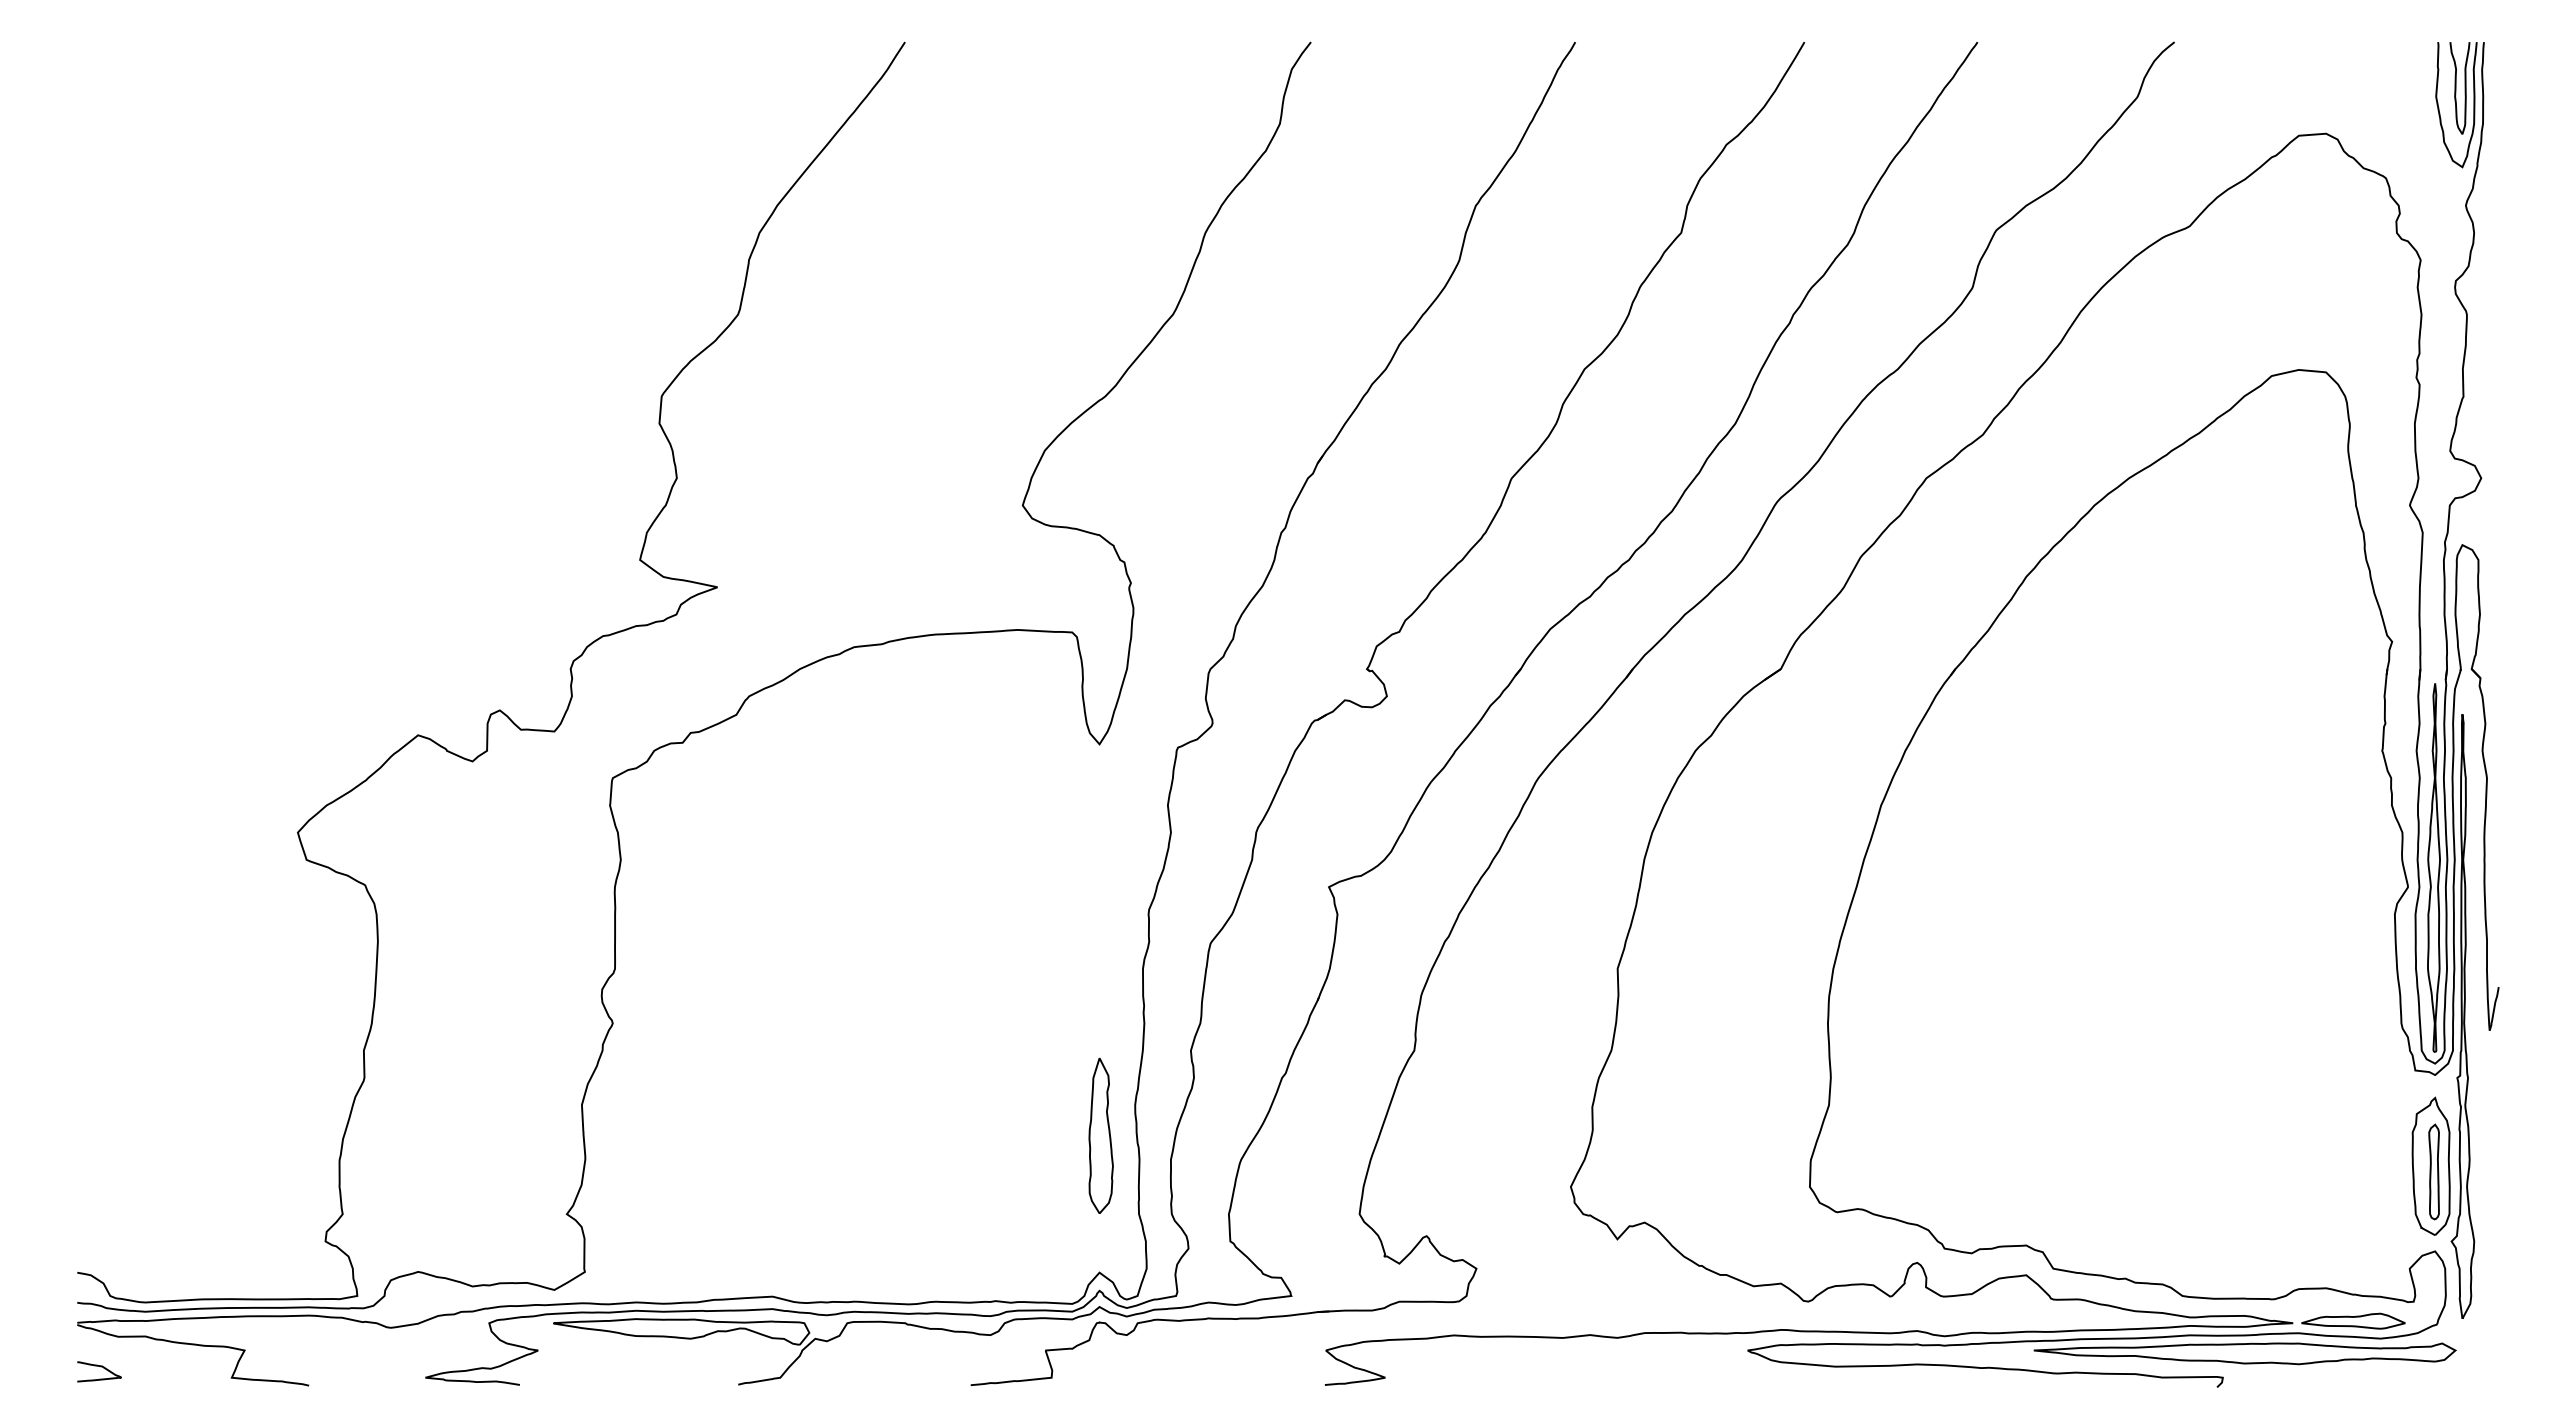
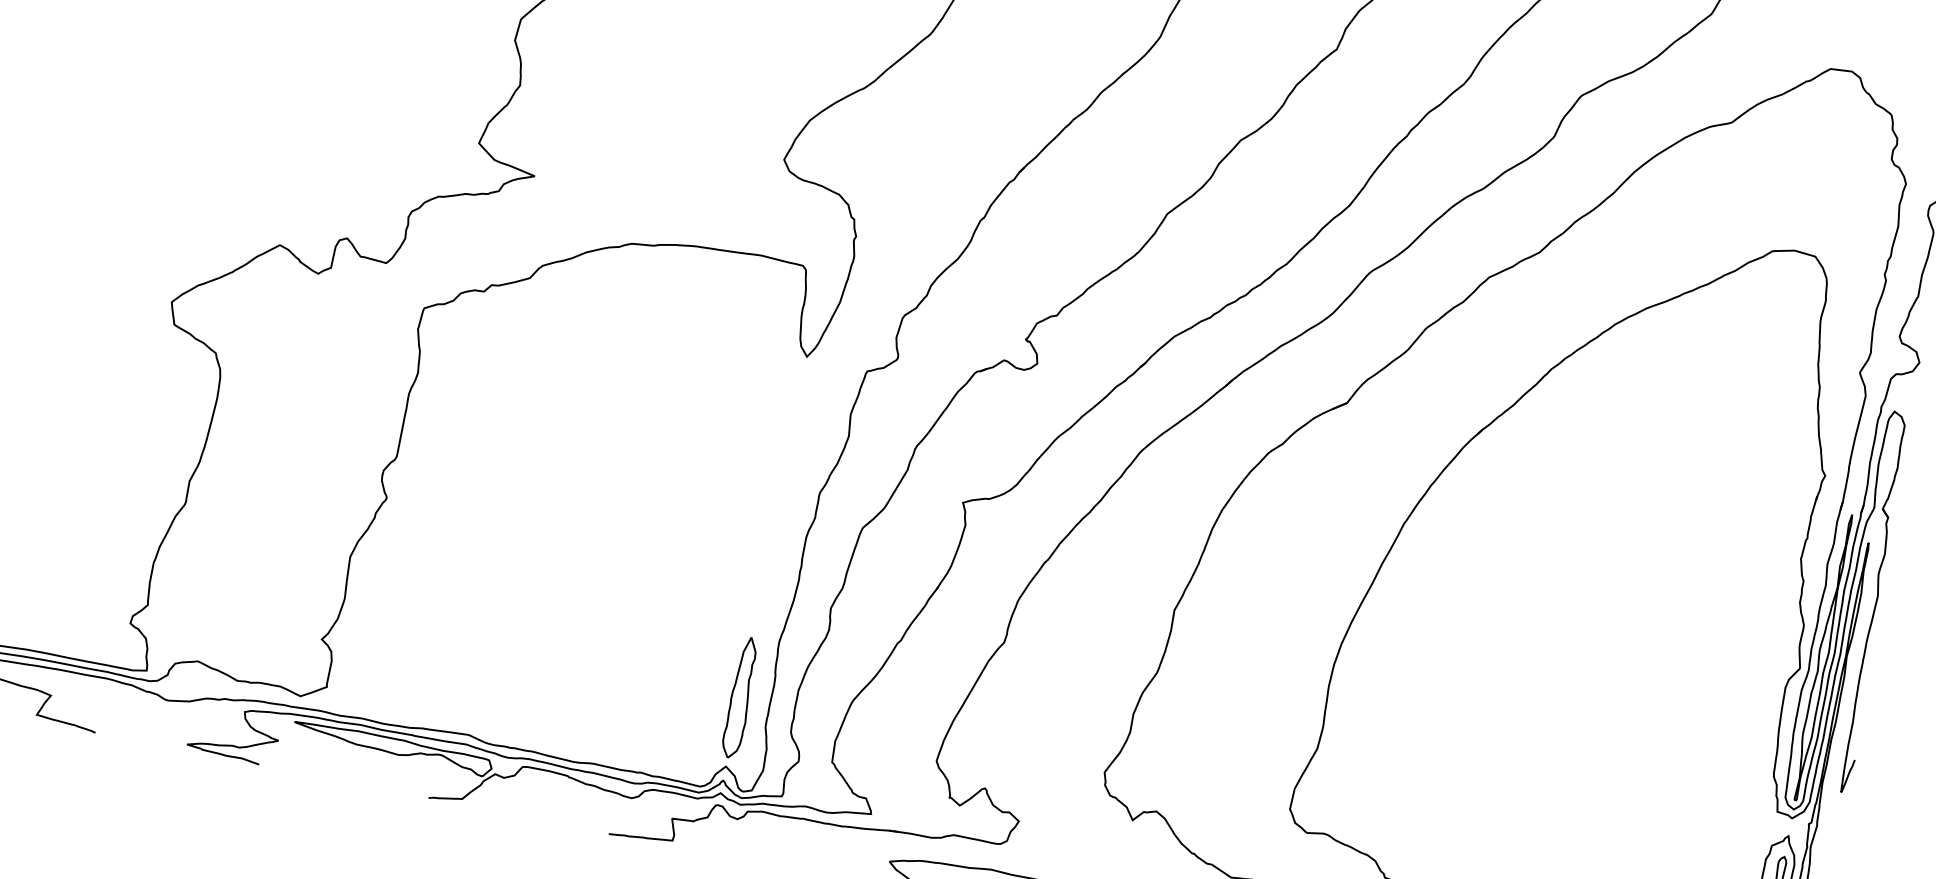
part: (1100, 1135) -> (740, 697), moved

